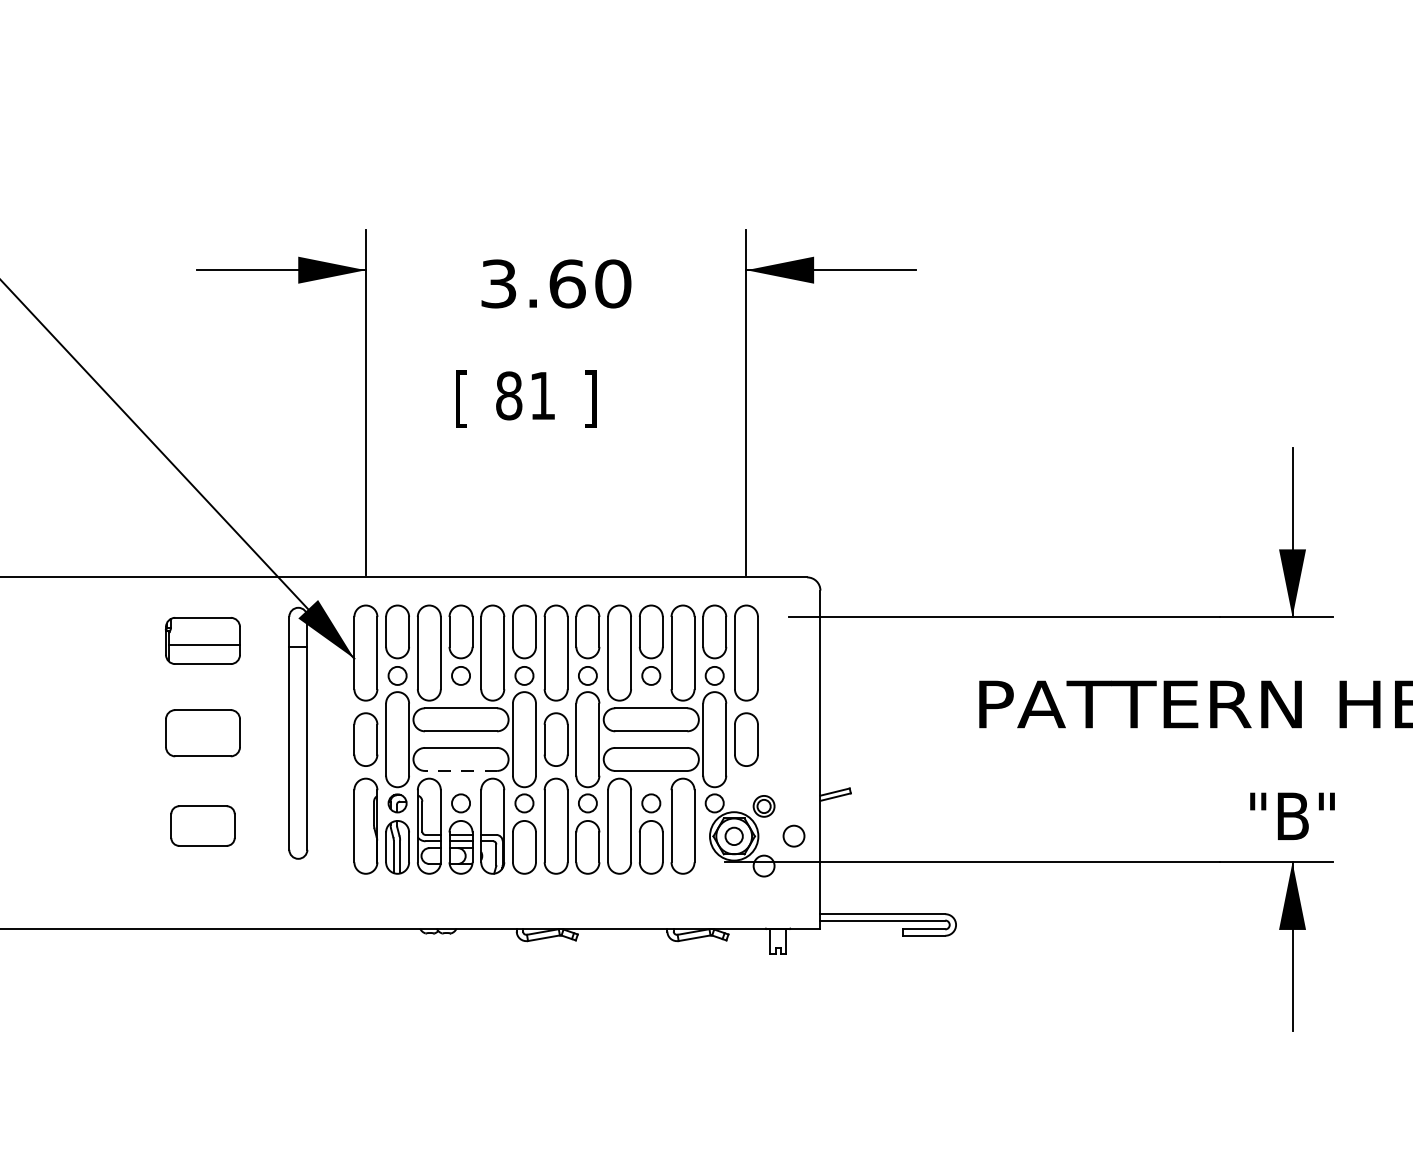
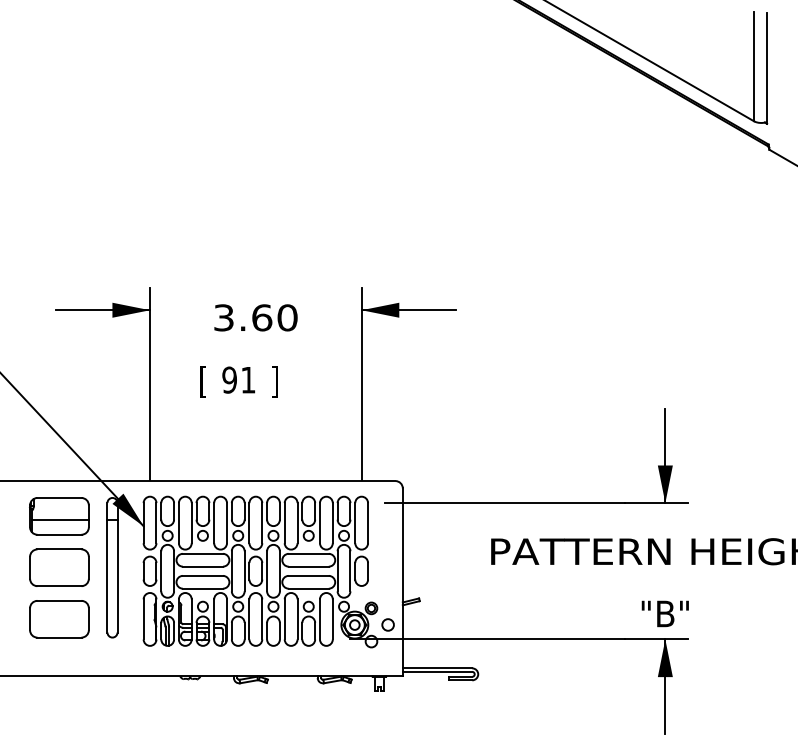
text: (508, 394) -> (229, 379), 81 -> 91
part: (203, 641) -> (59, 516), size x1.43
part: (203, 732) -> (59, 567), size x1.43
line: (460, 770) -> (202, 588), dashed -> solid
part: (203, 826) -> (59, 619), size x1.67

